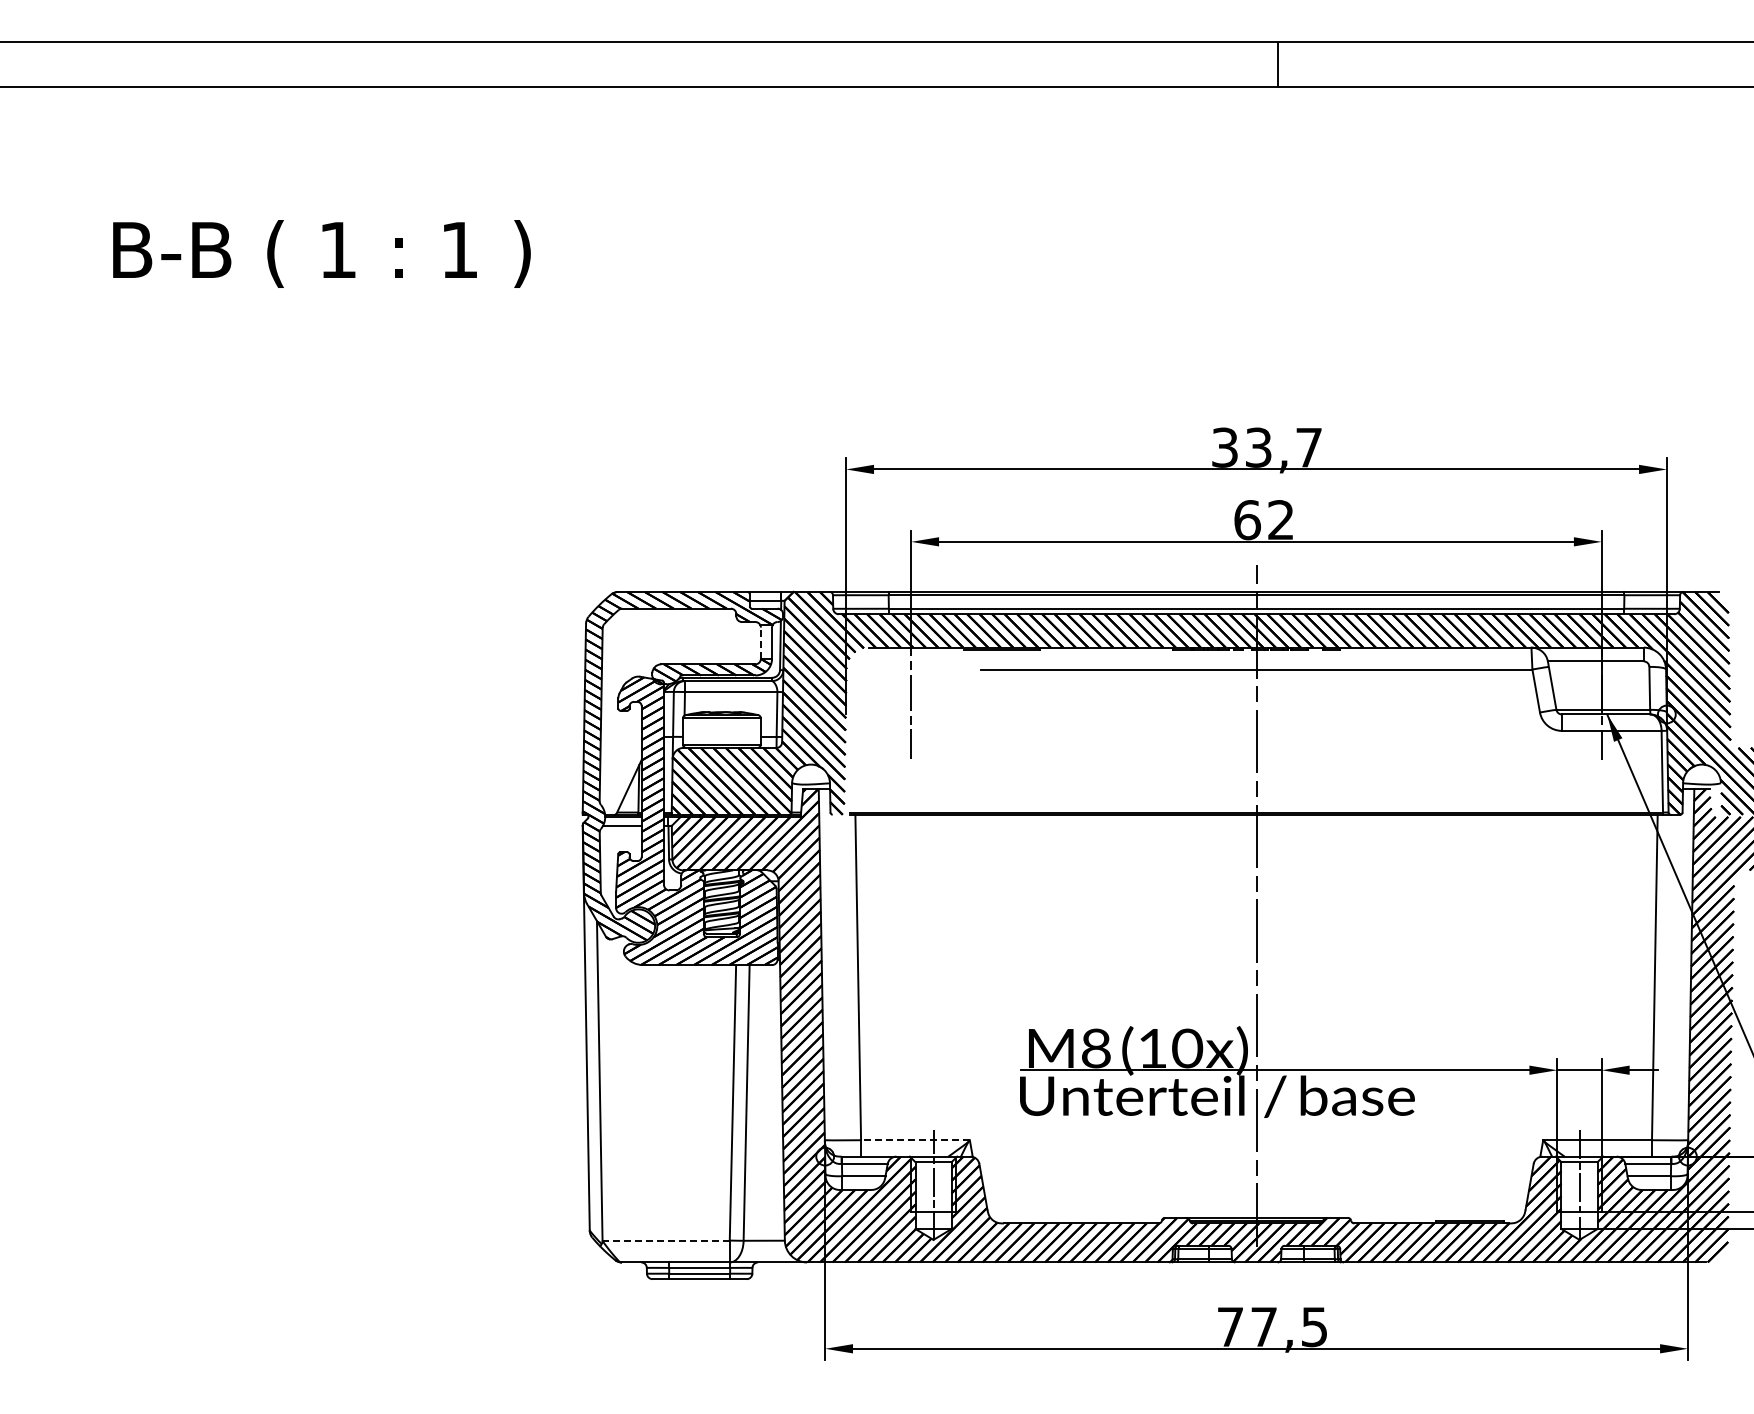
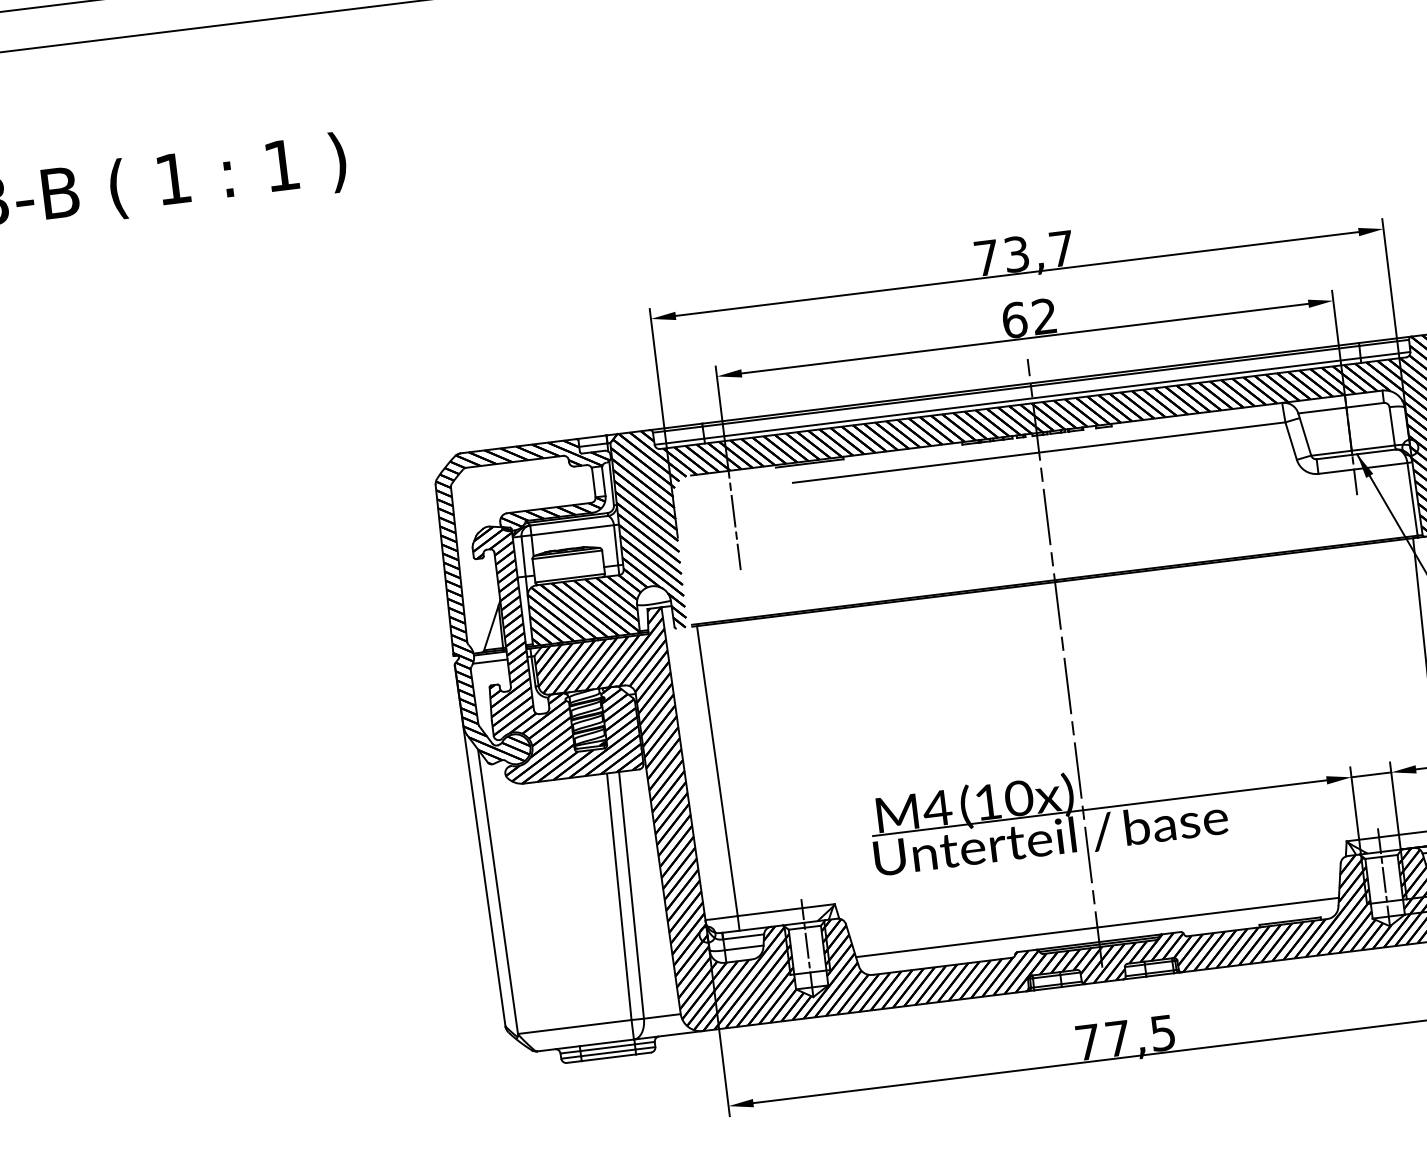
text: (1224, 447) -> (986, 257), 33,7 -> 73,7
line: (760, 643) -> (593, 483), dashed -> solid
text: (1095, 1048) -> (936, 808), M8 -> M4
line: (914, 1140) -> (785, 910), dashed -> solid
line: (1256, 1201) -> (1097, 927), added
line: (666, 1240) -> (575, 1026), dashed -> solid

